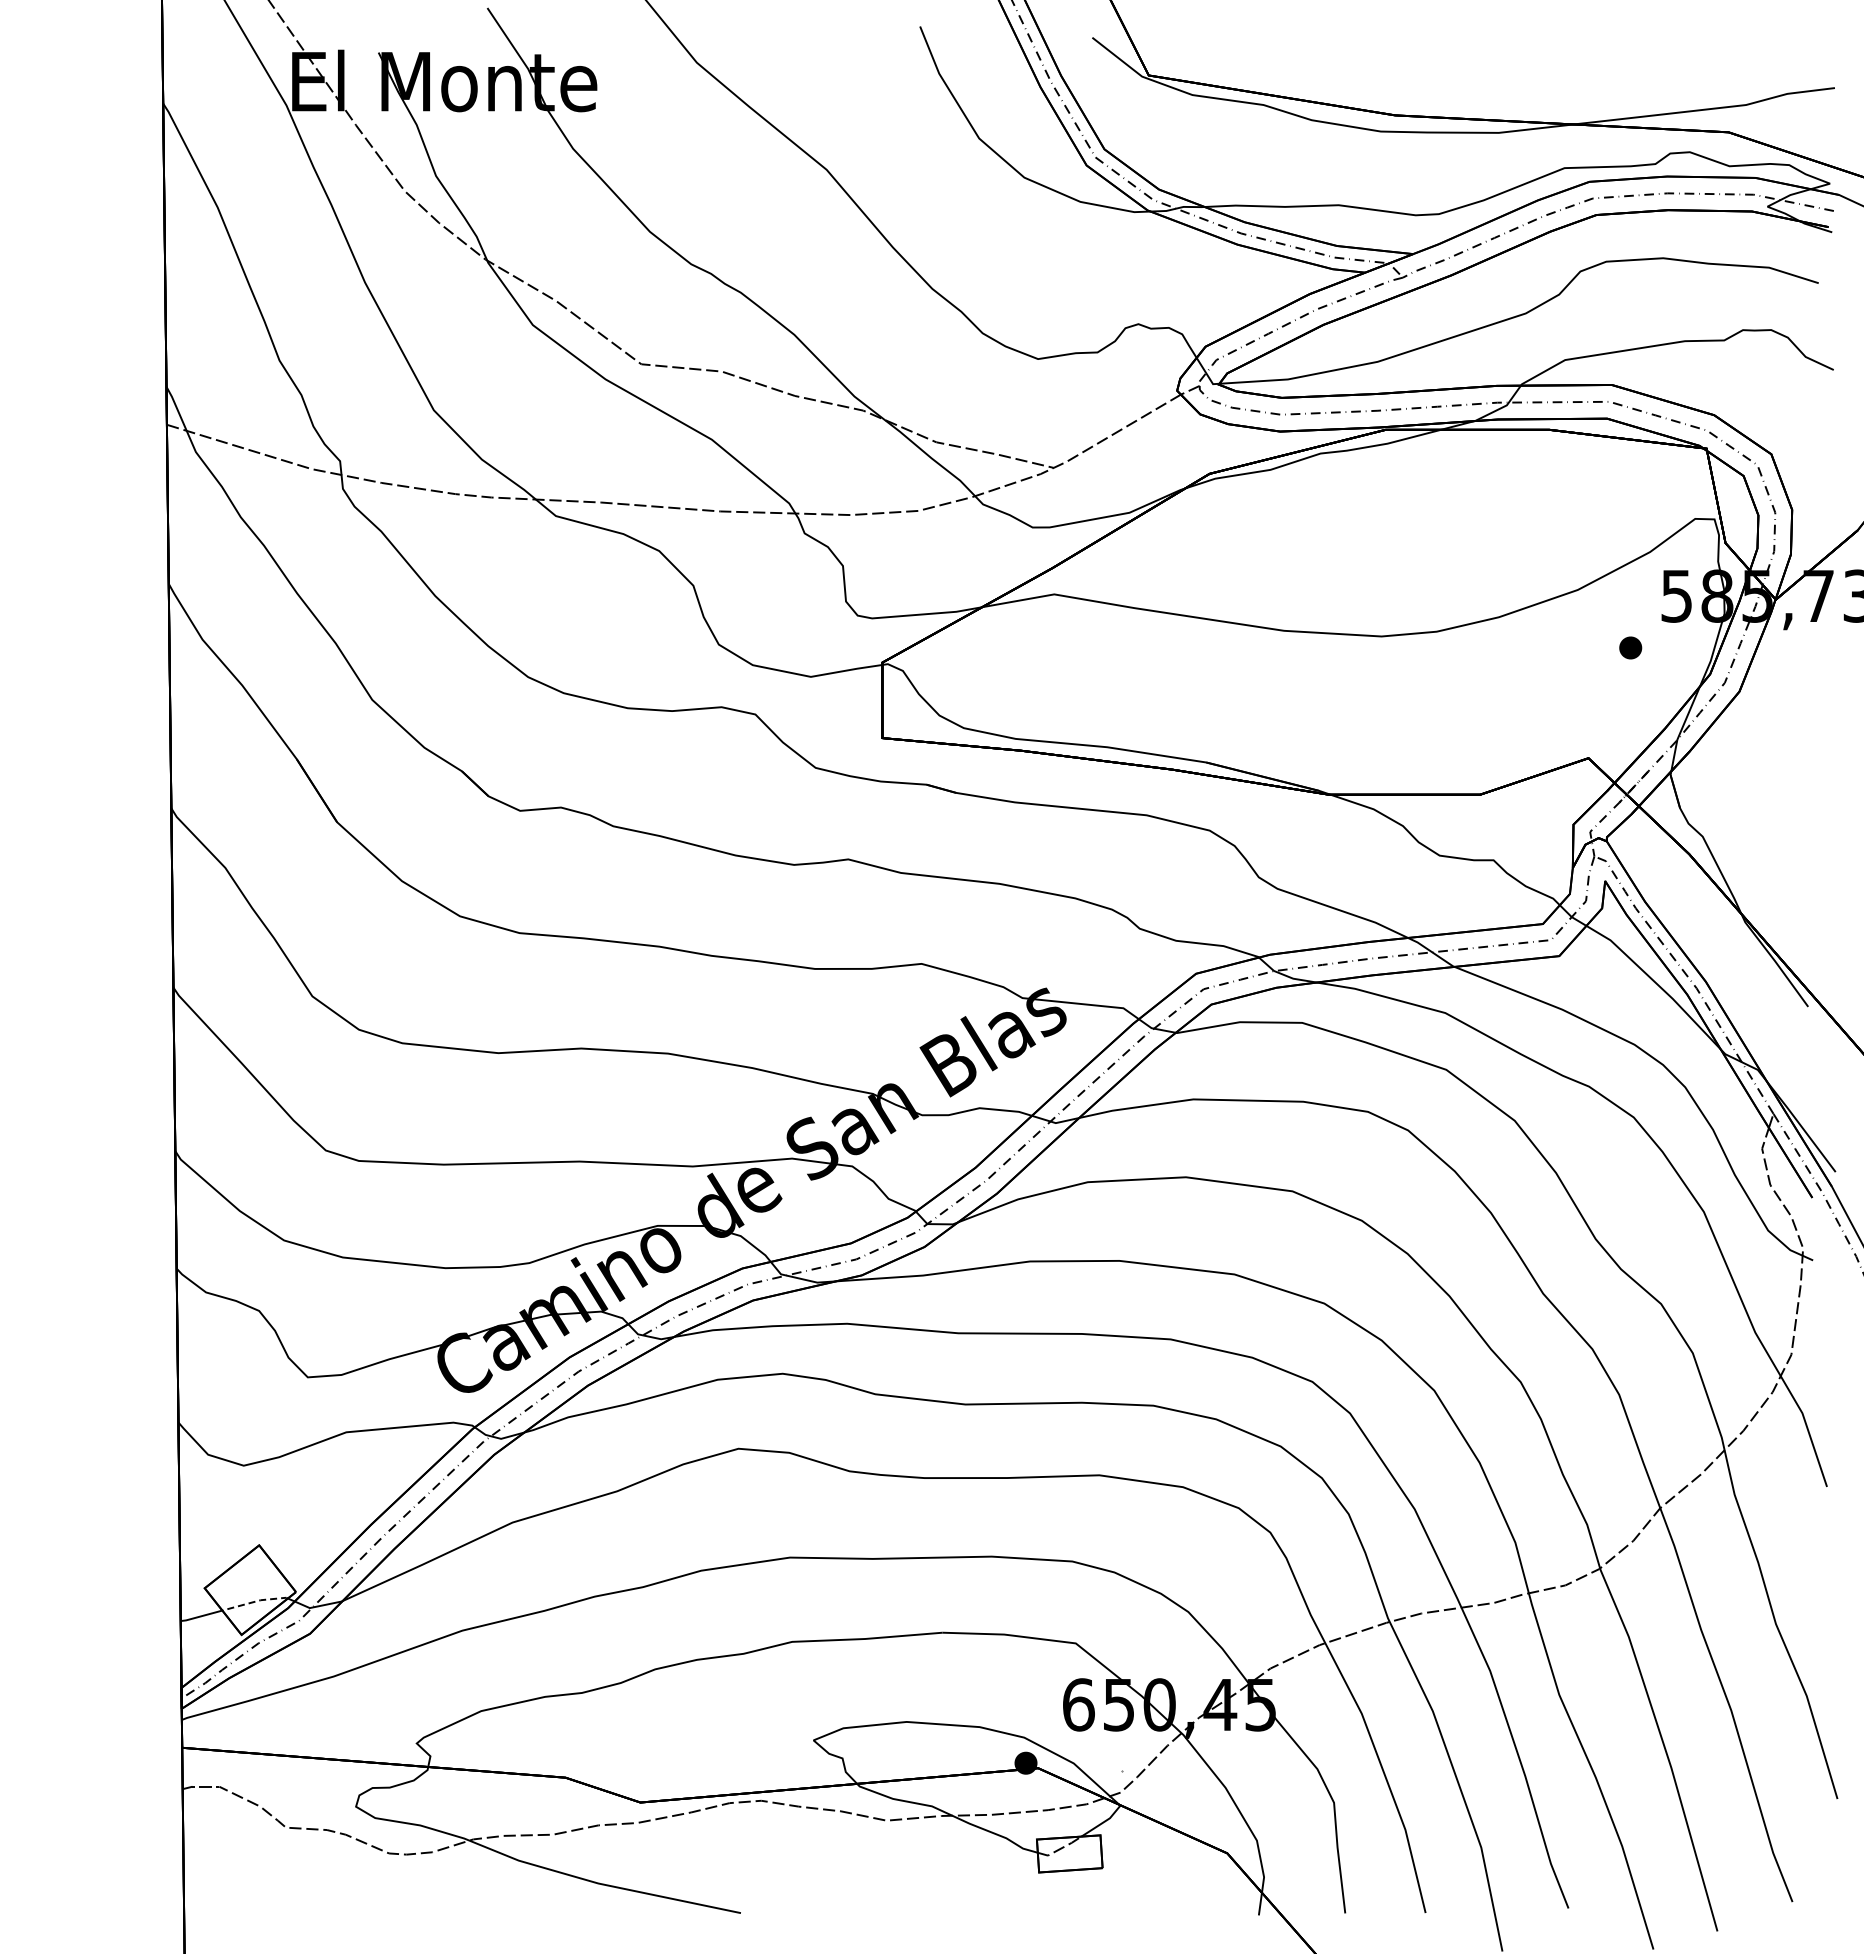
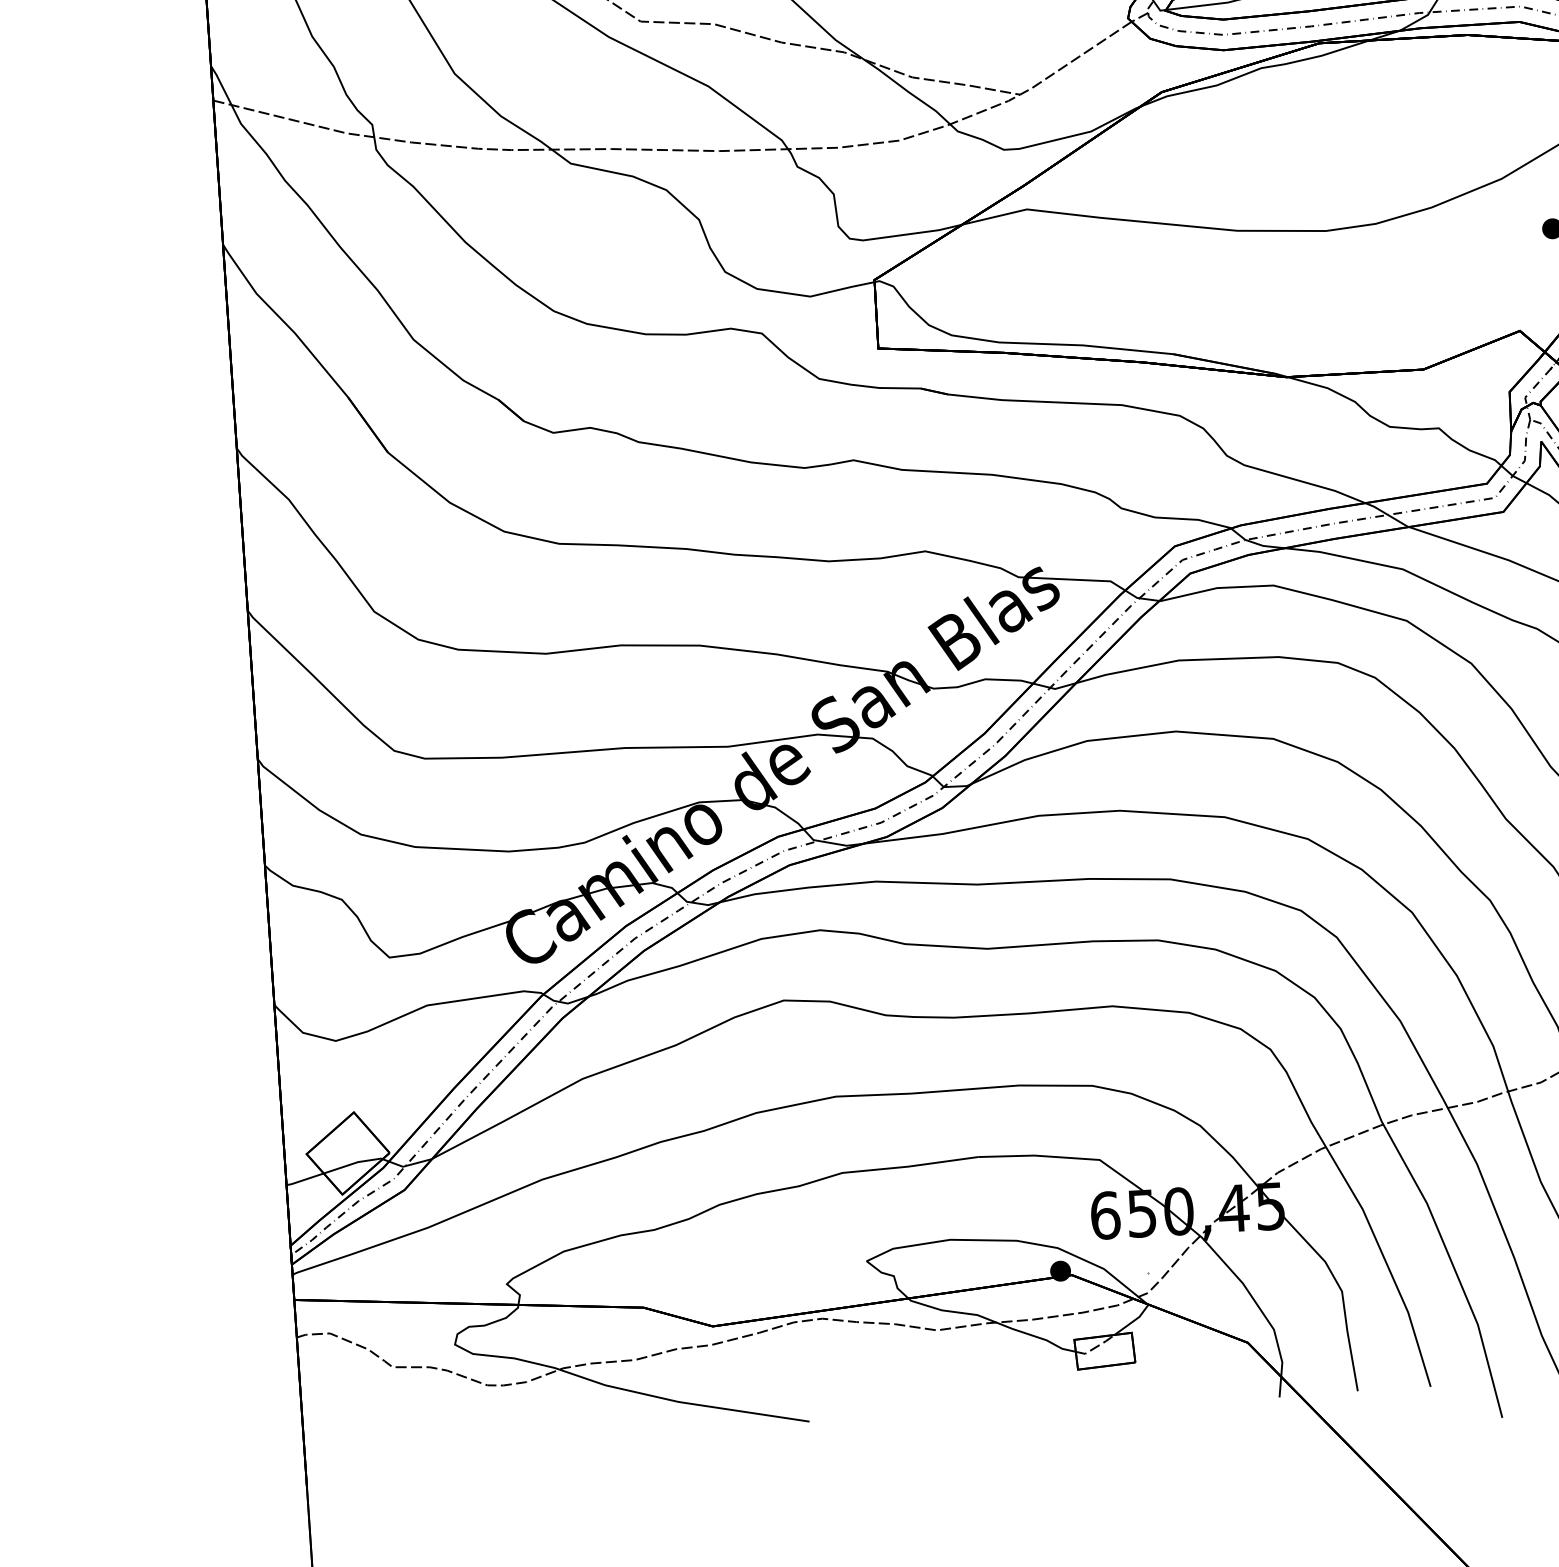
line: (255, 1601) -> (353, 1163), dashed -> solid

